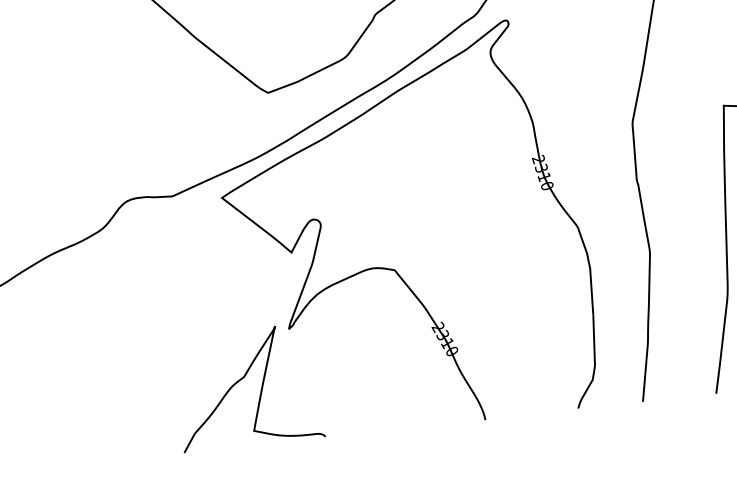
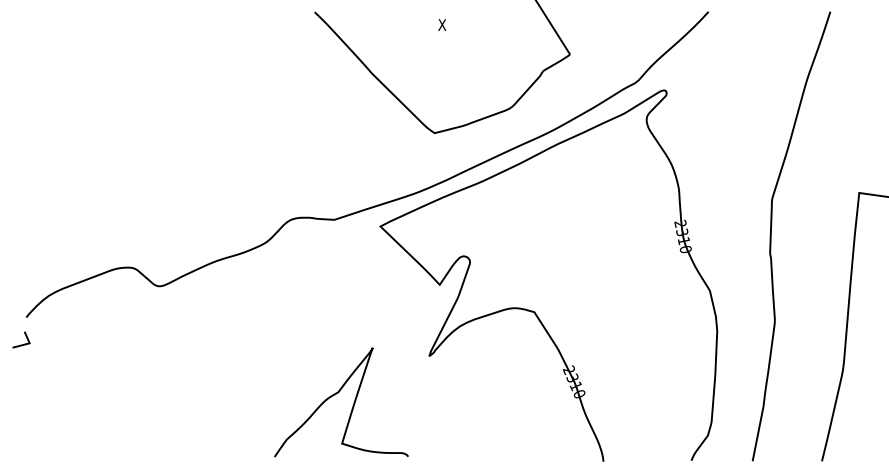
curve: (242, 379) -> (336, 394), moved

